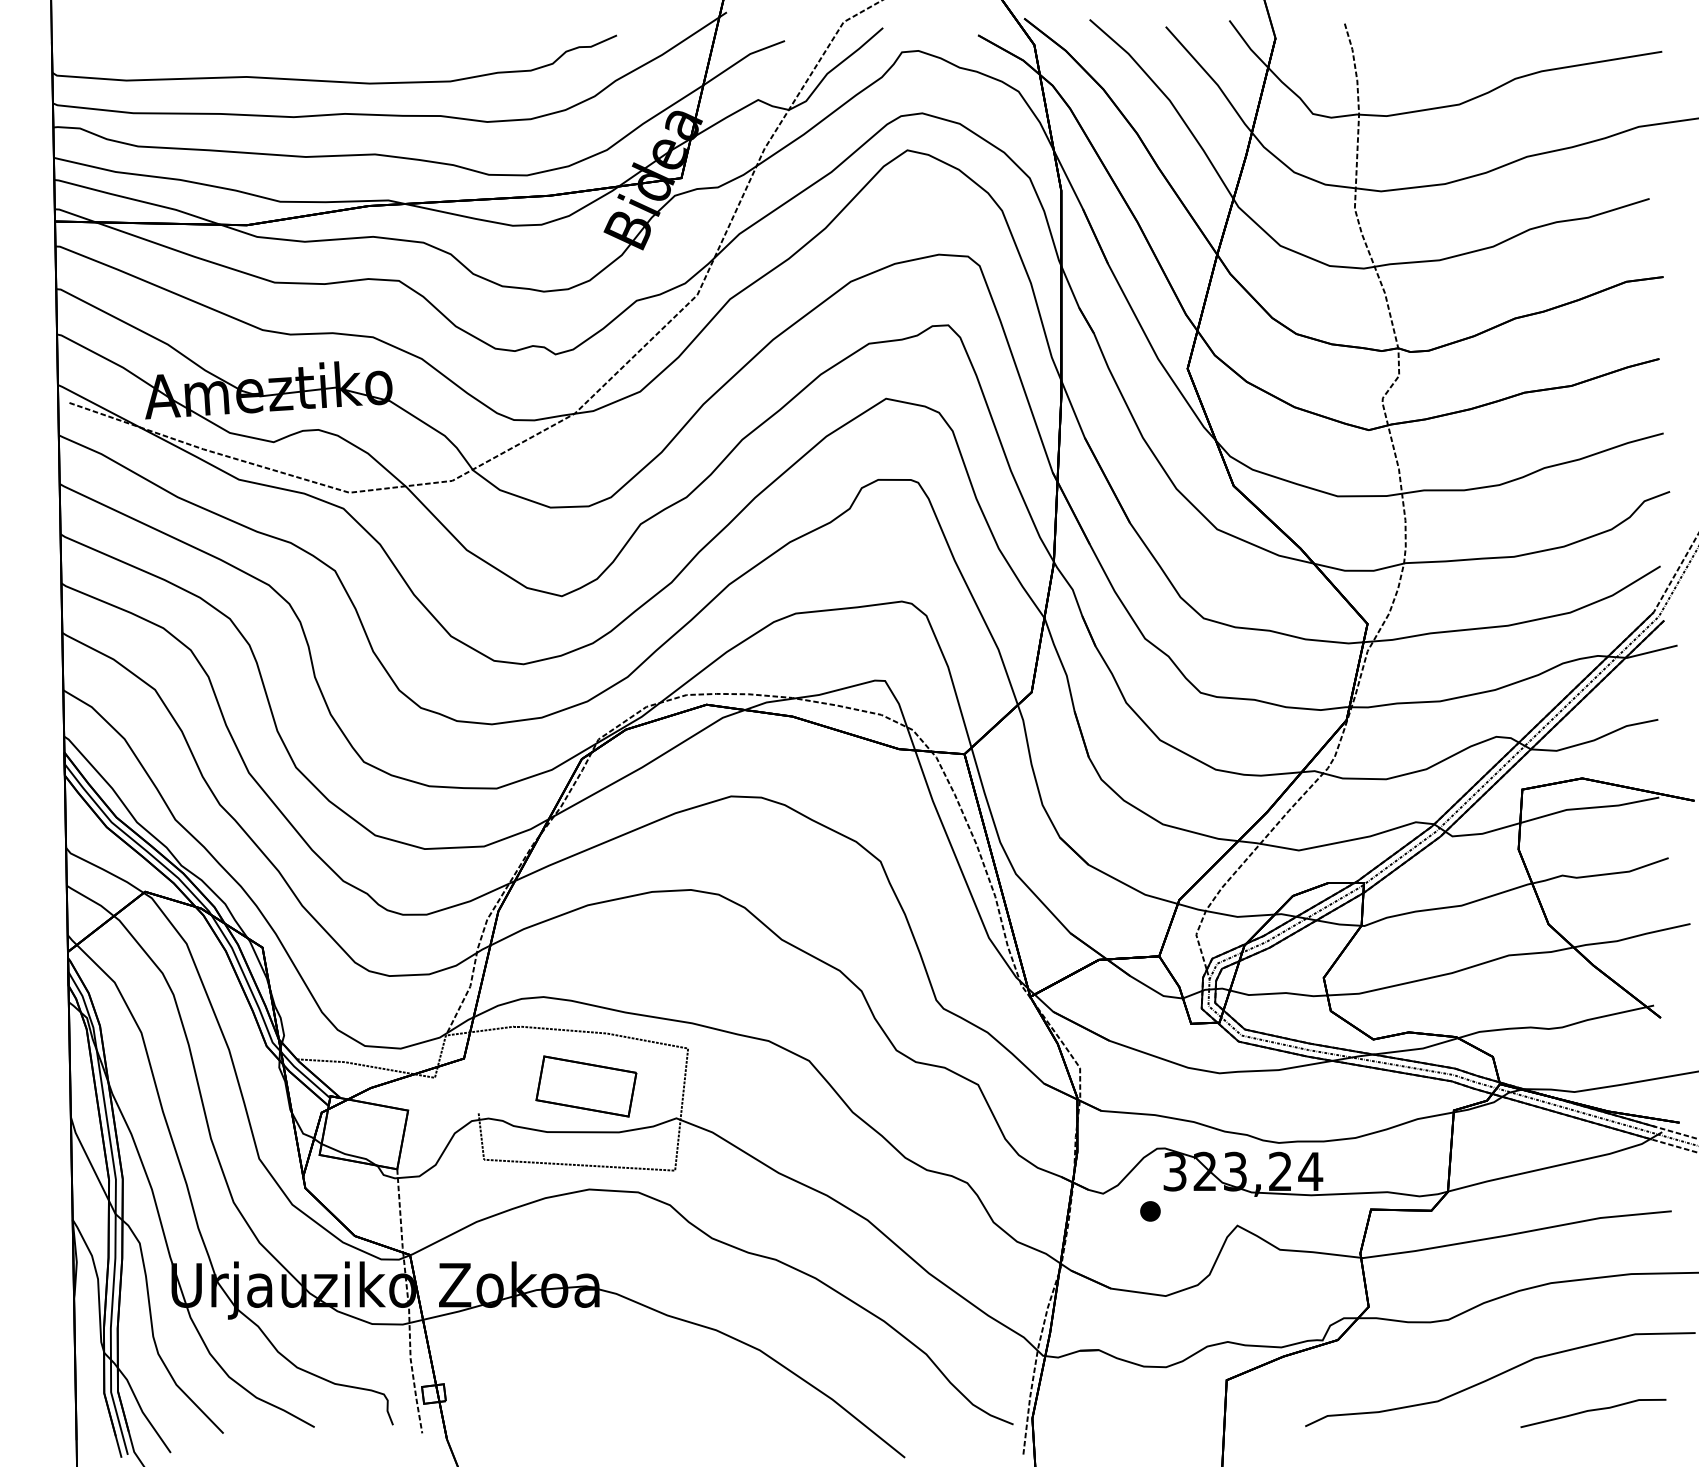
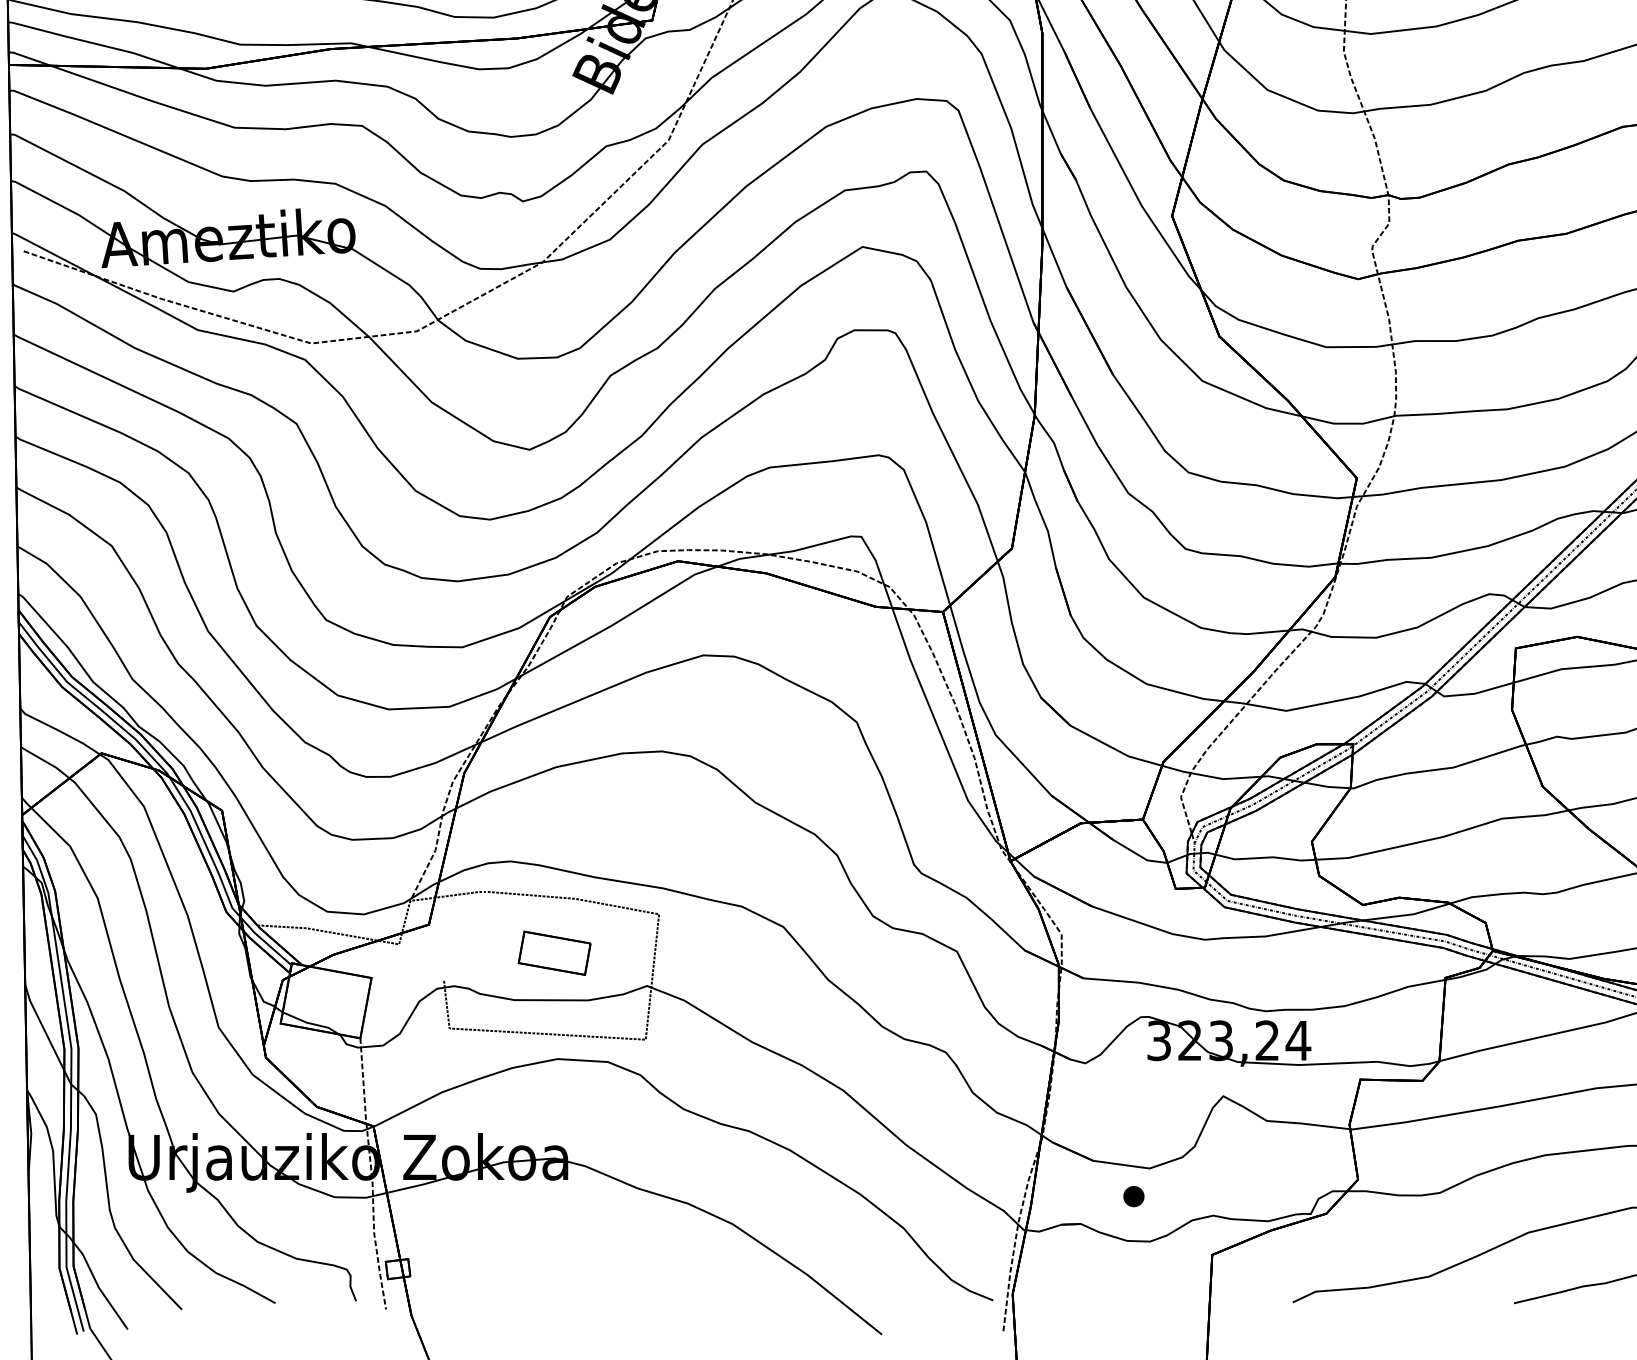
part: (586, 1086) -> (554, 953), size x0.7
part: (1150, 1211) -> (1133, 1196), moved

